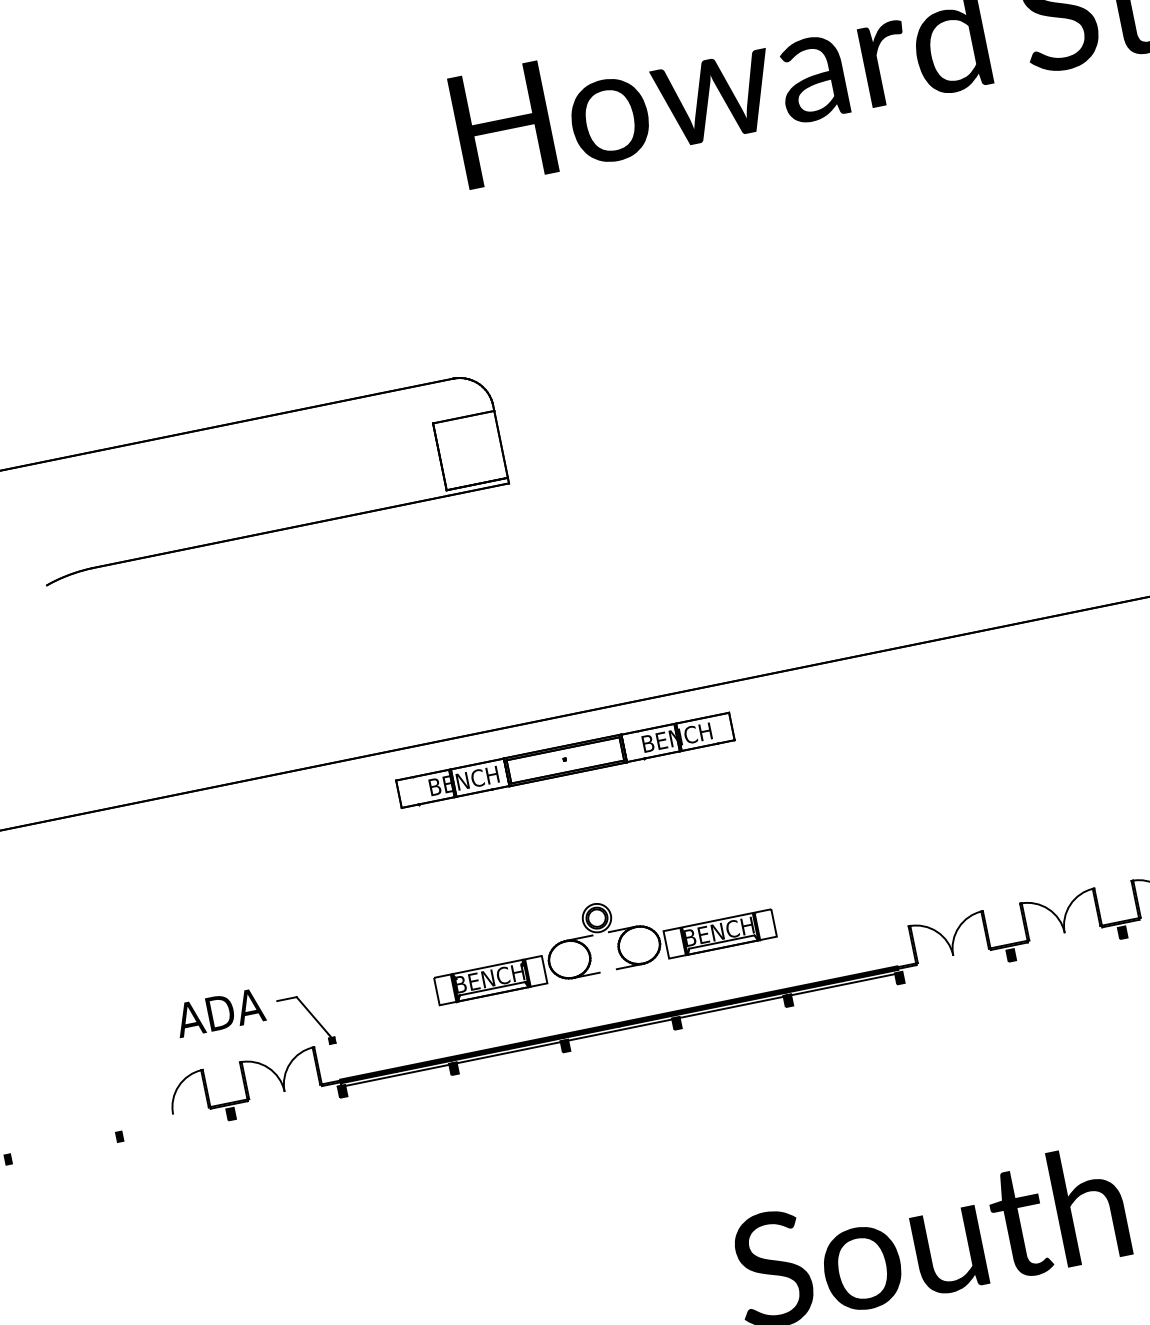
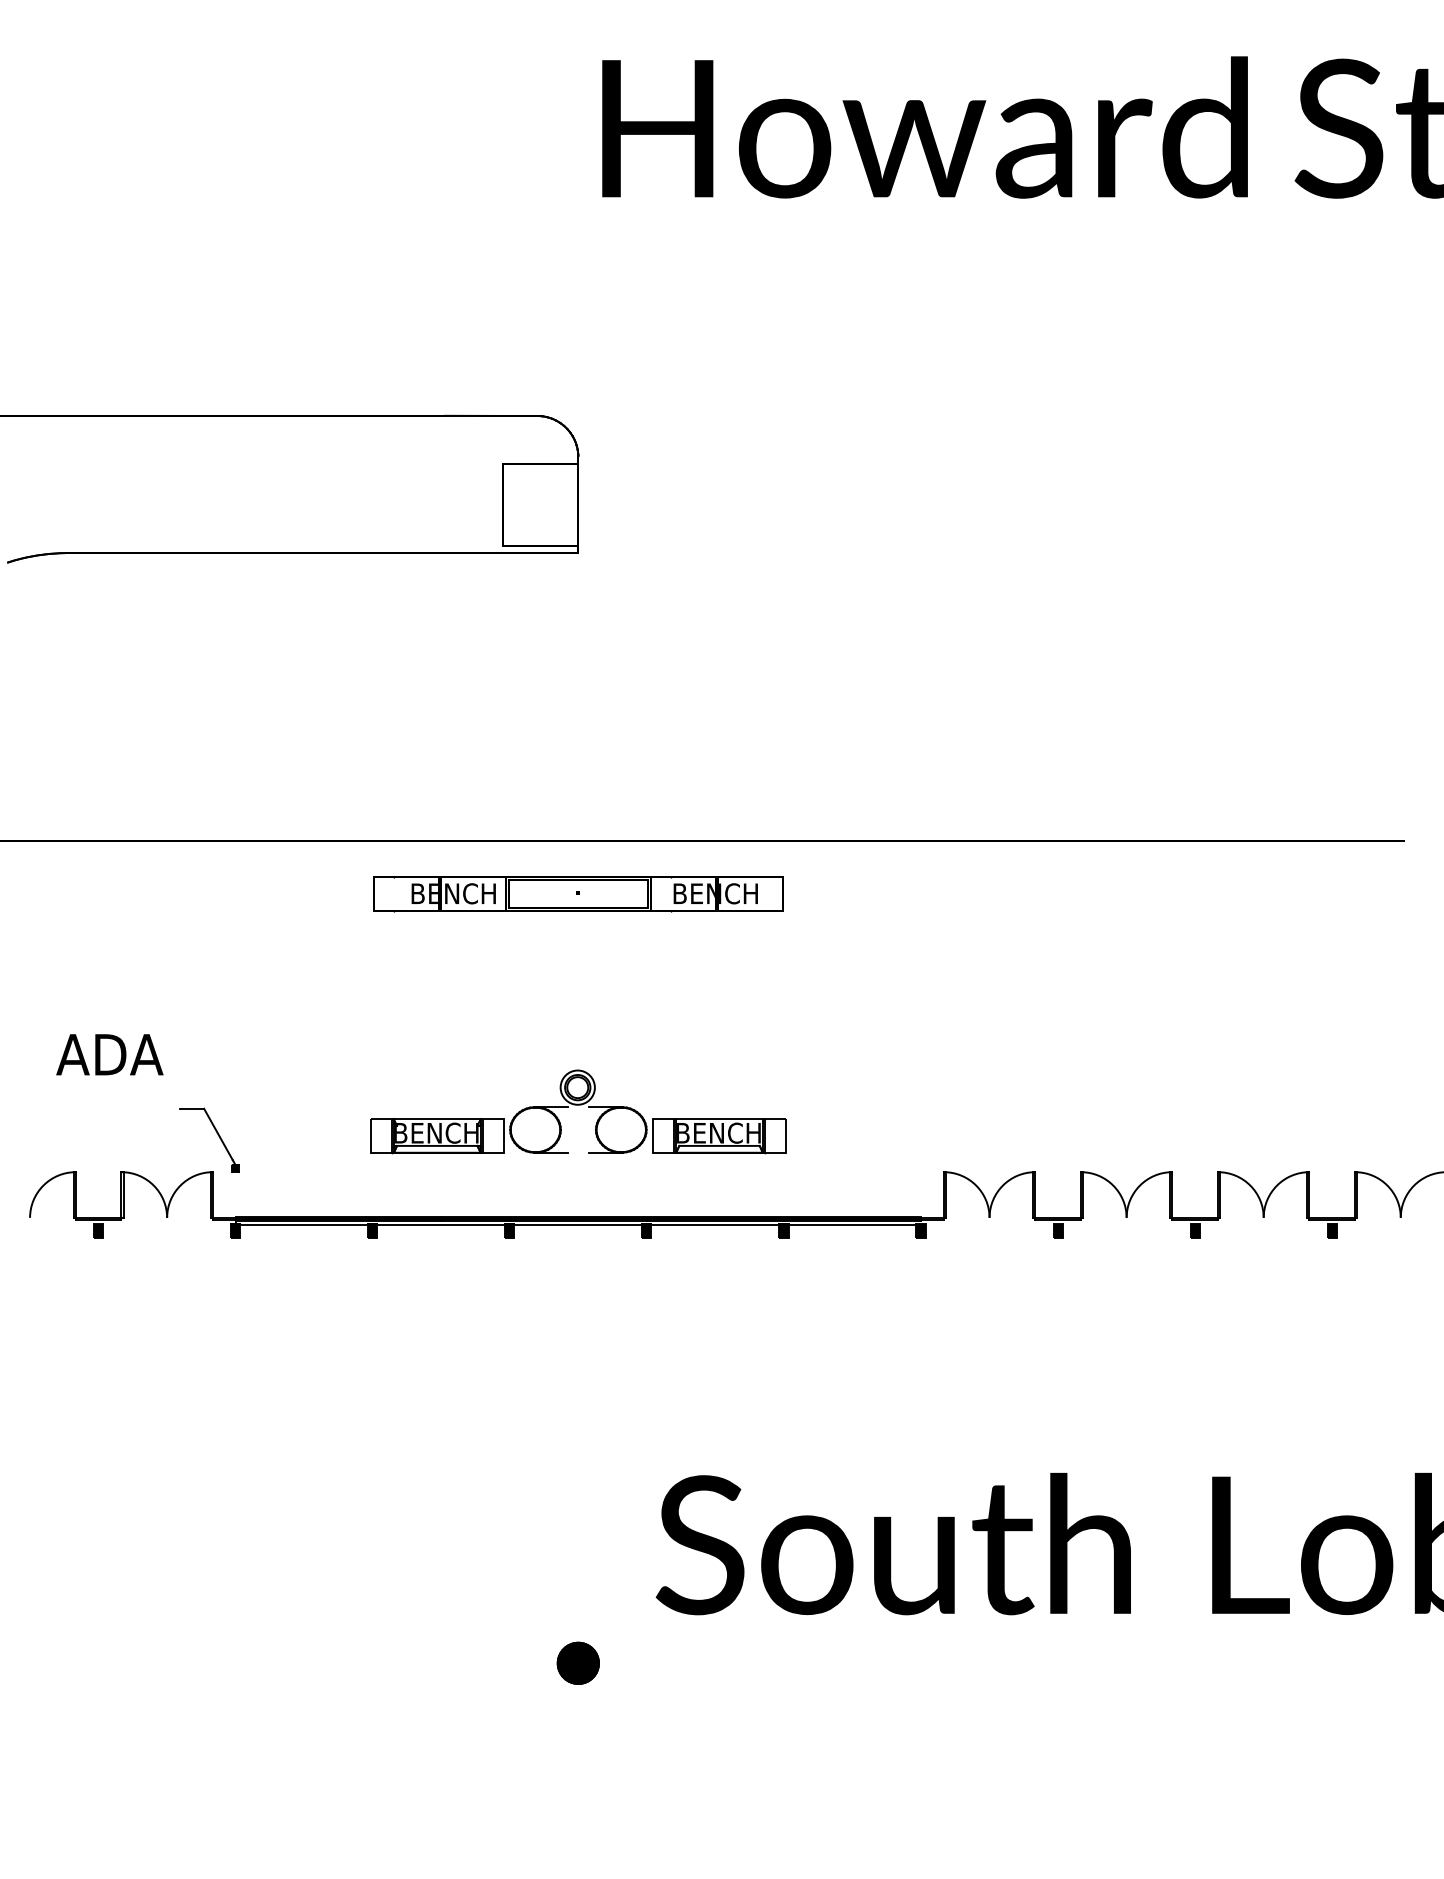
text: (219, 1012) -> (109, 1054), moved

